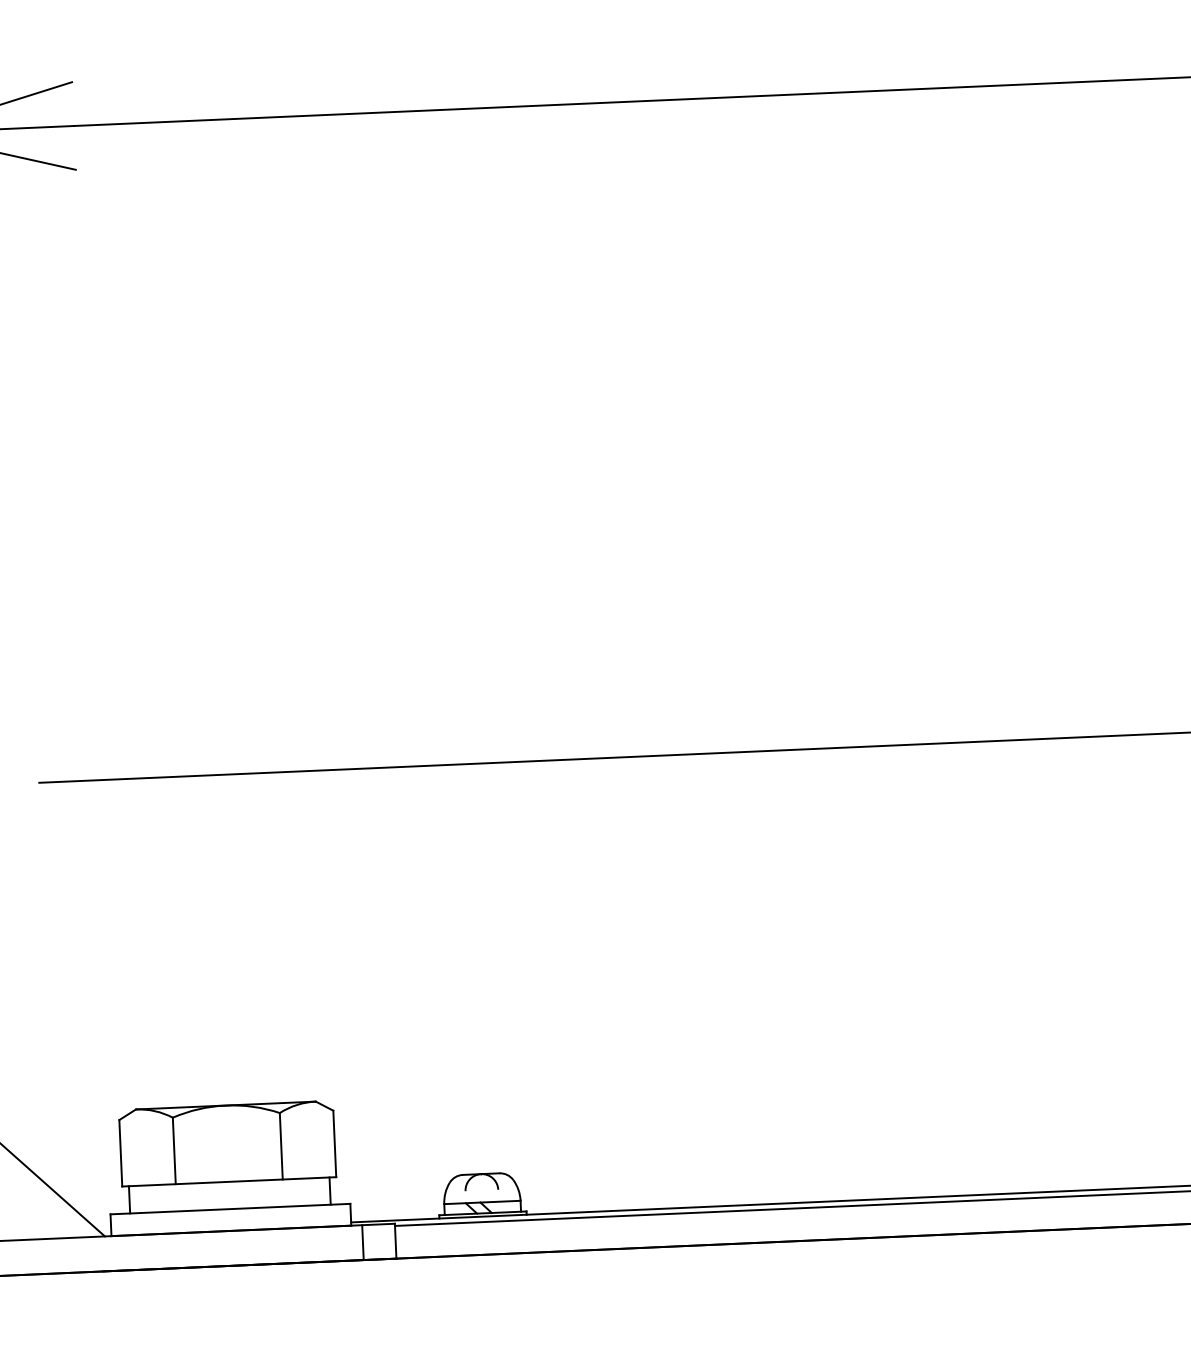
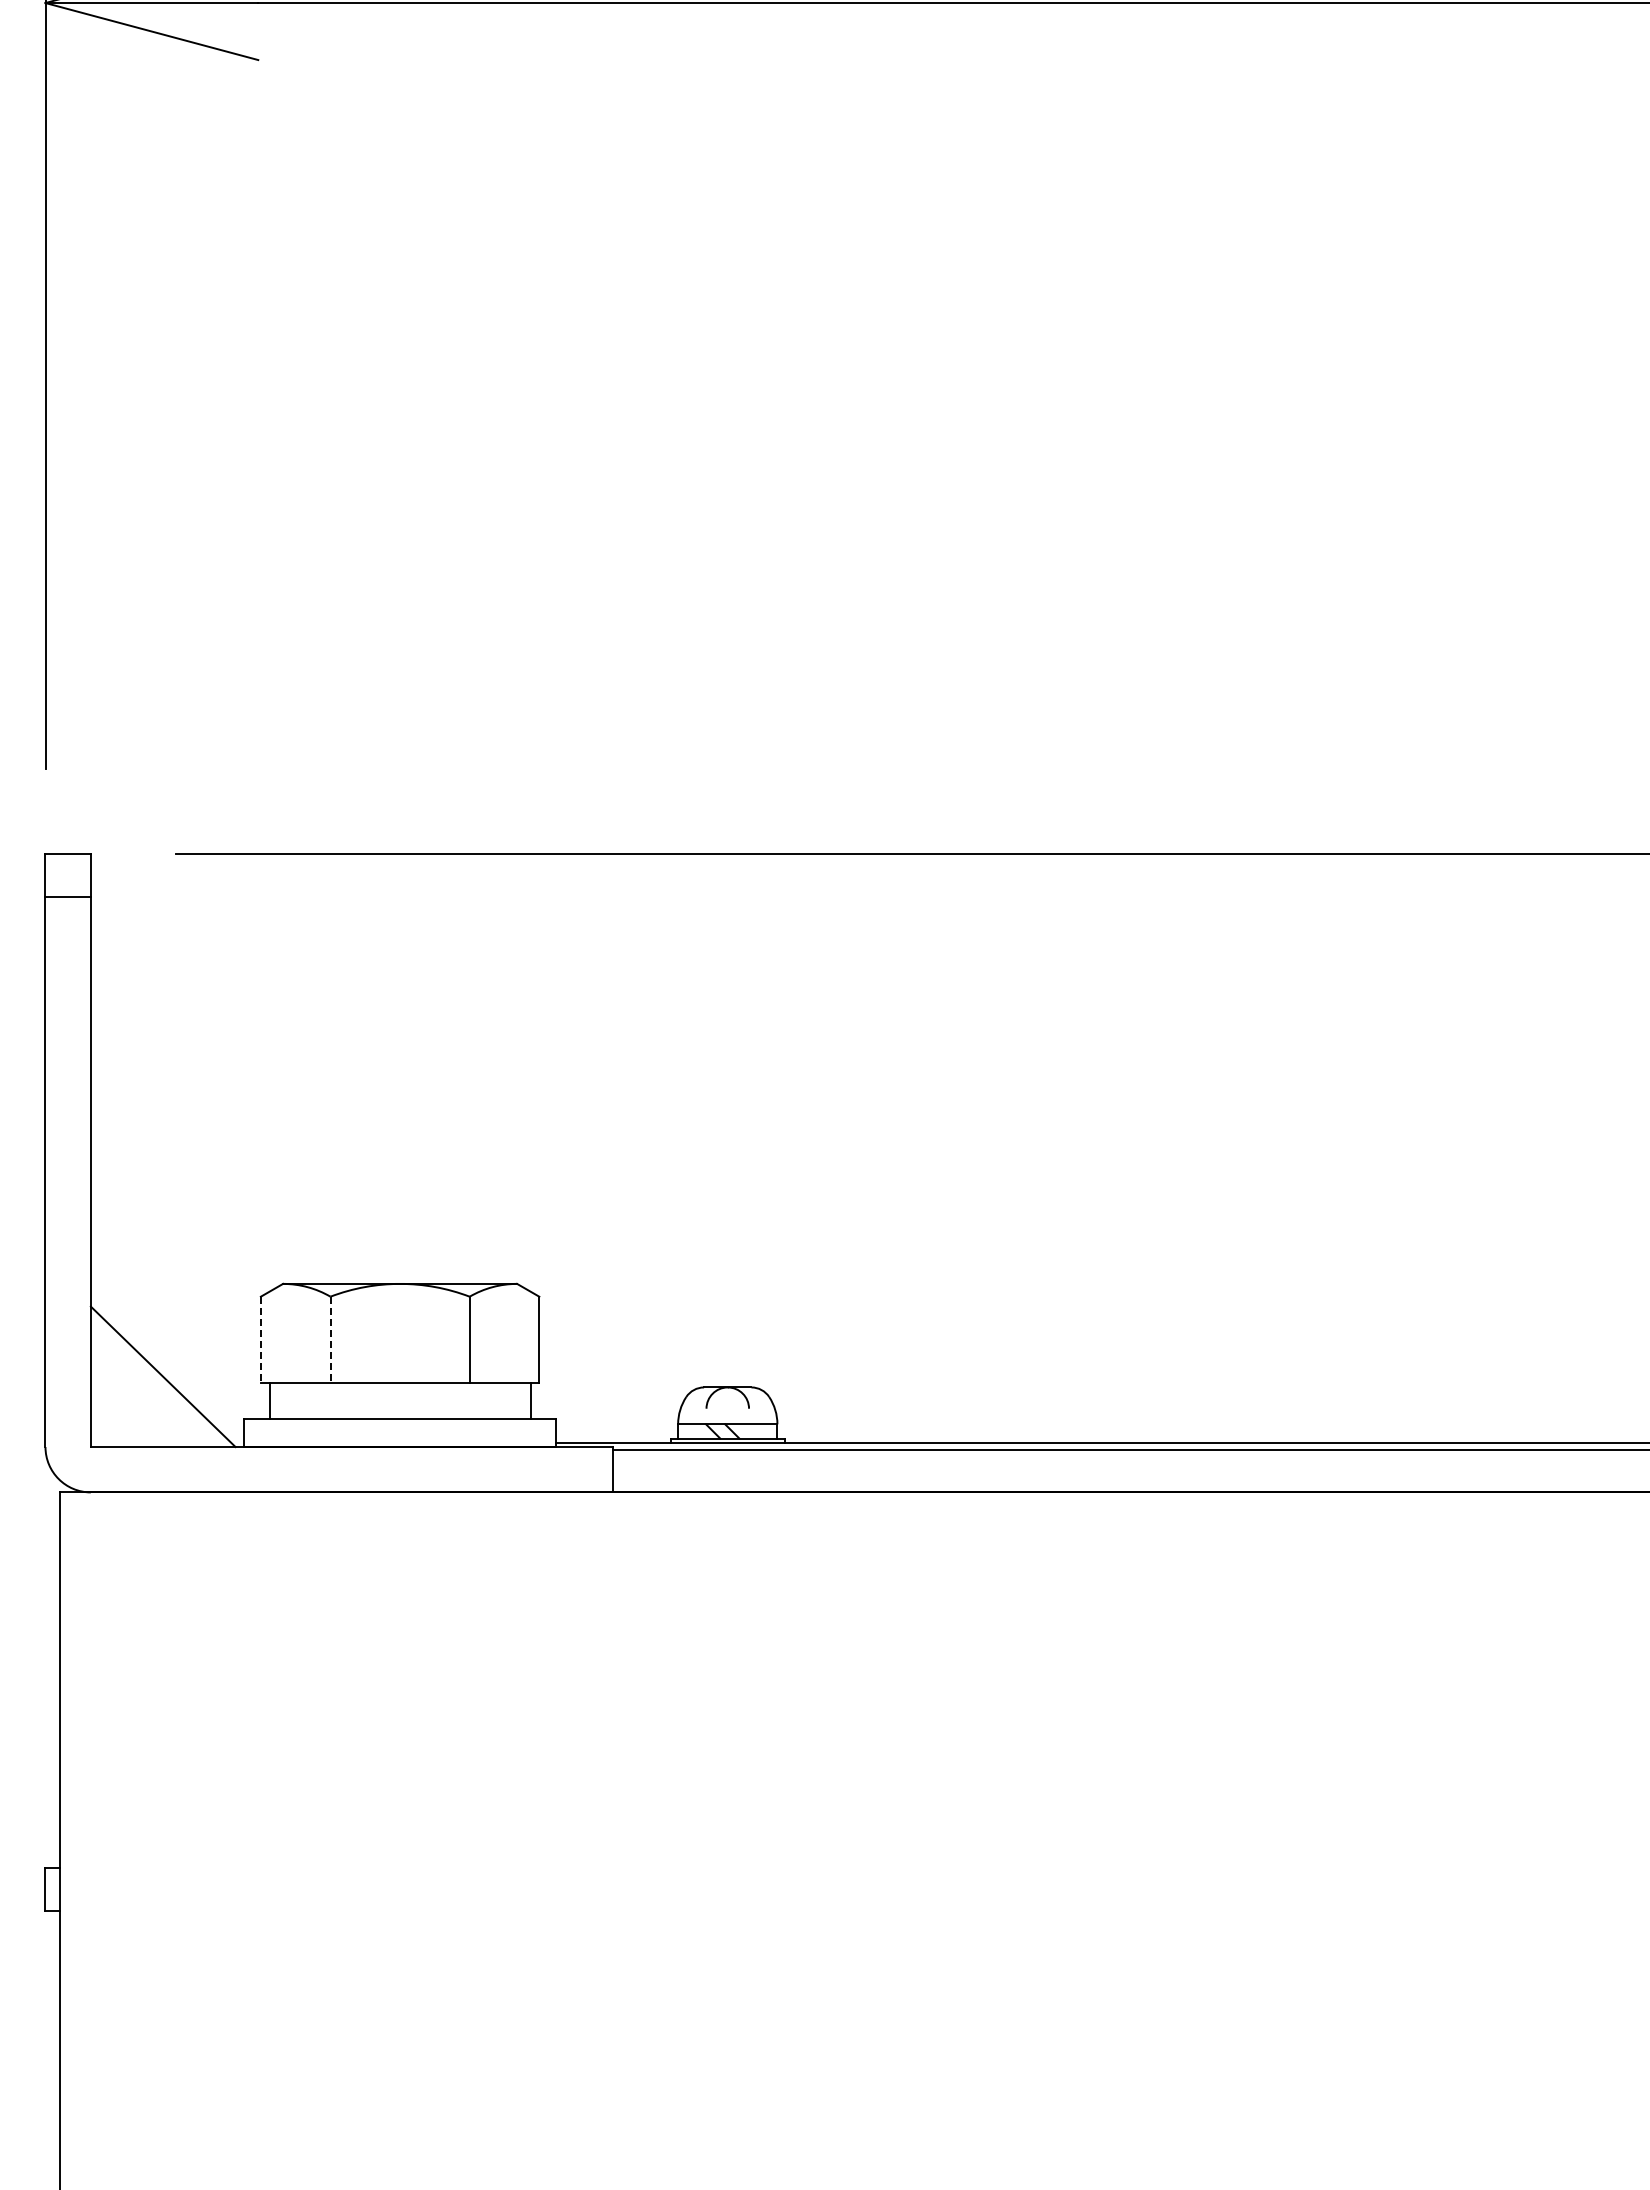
line: (174, 1151) -> (330, 1340), solid -> dashed
line: (120, 1153) -> (260, 1340), solid -> dashed
line: (363, 1242) -> (570, 1469), removed

